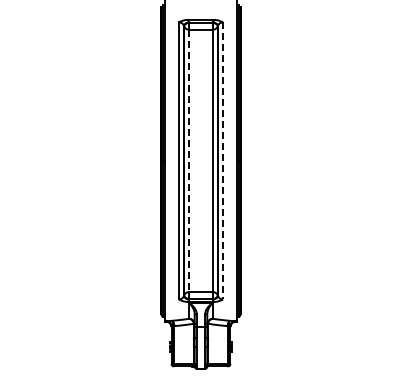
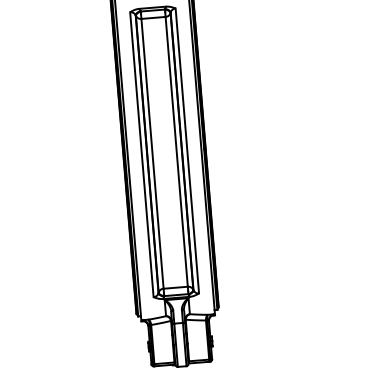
line: (189, 161) -> (152, 154), dashed -> solid
line: (223, 161) -> (187, 151), dashed -> solid

